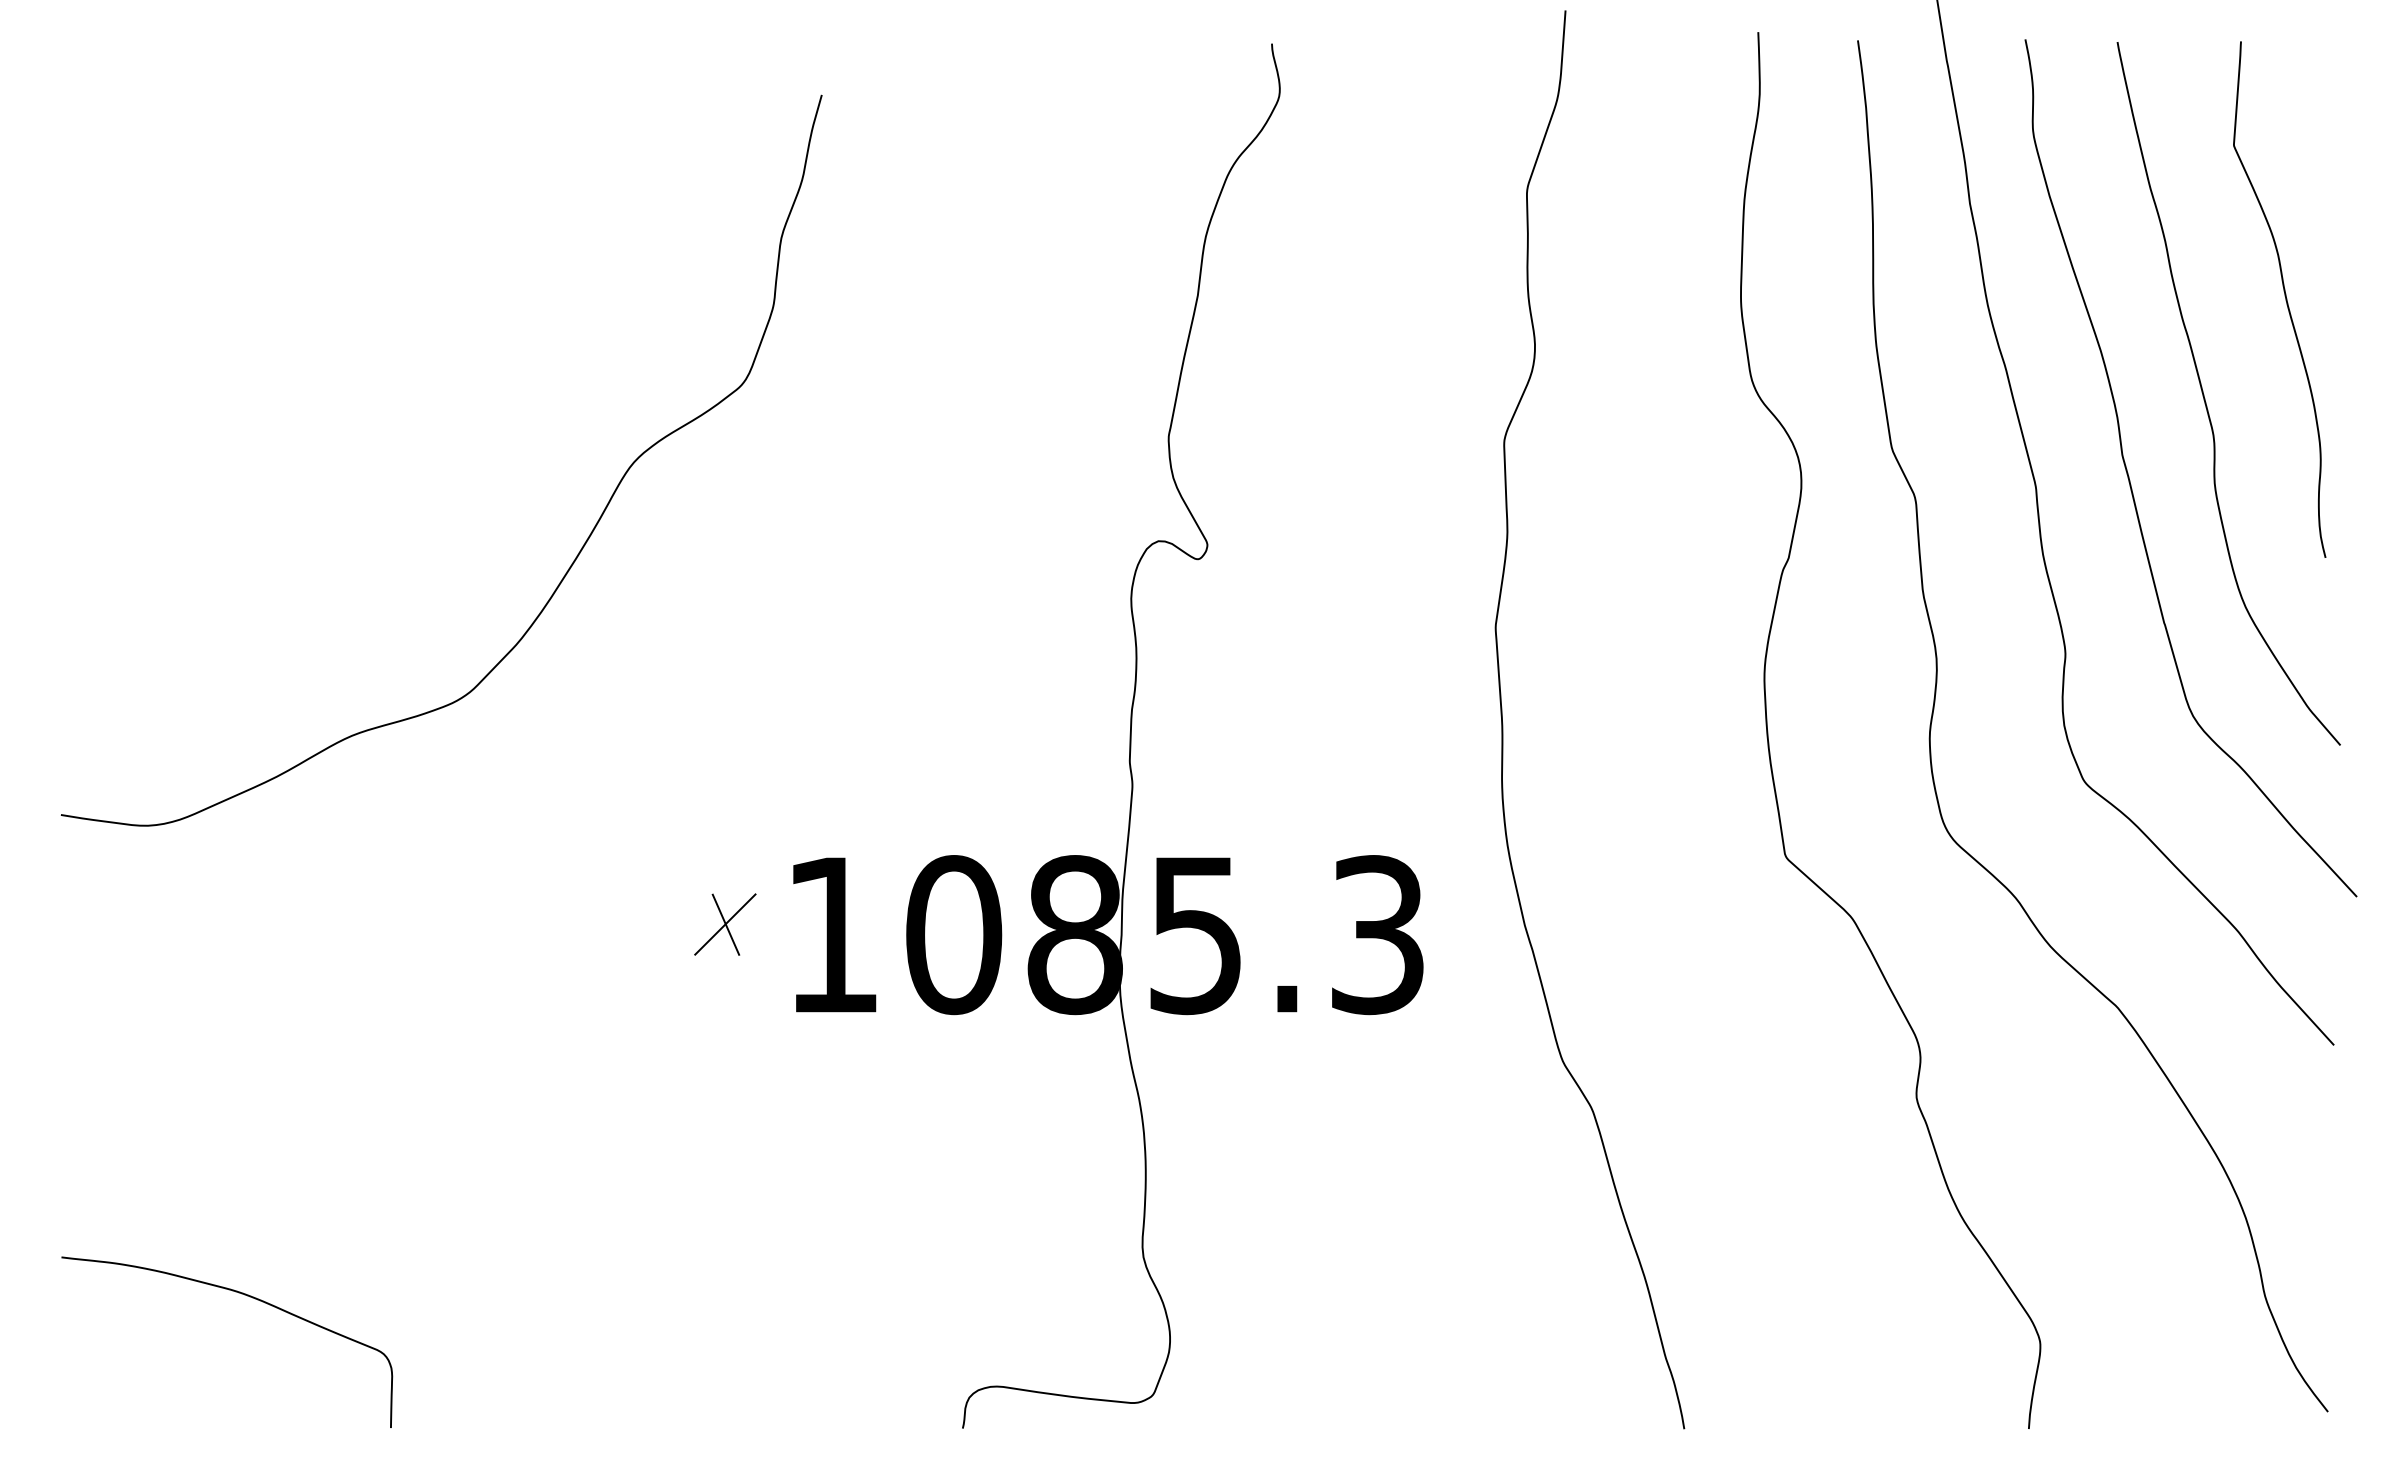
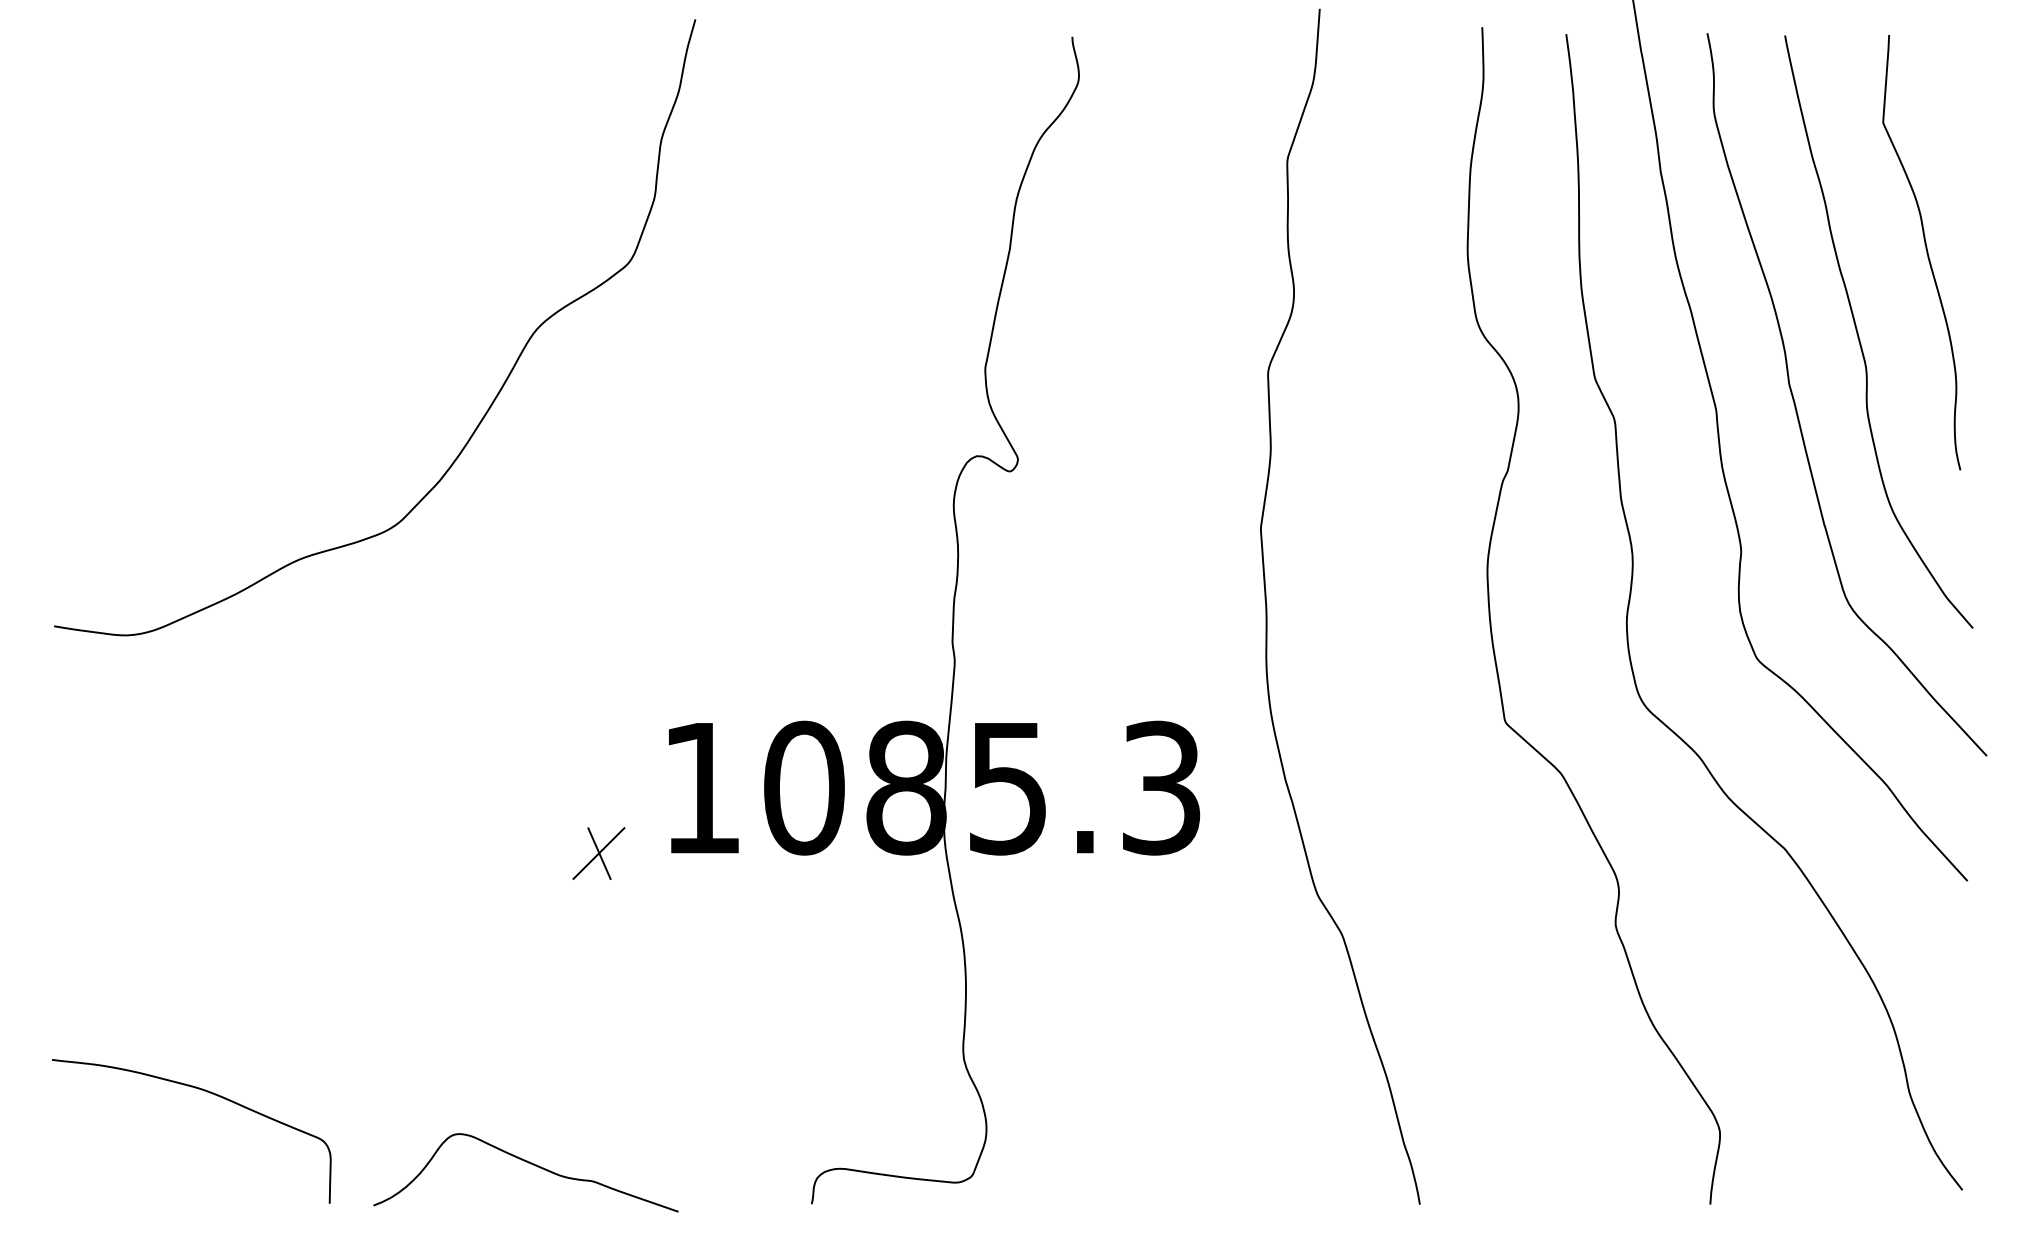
curve: (581, 547) -> (492, 400), moved
part: (725, 924) -> (599, 853), moved
curve: (627, 1380) -> (529, 1163), added

